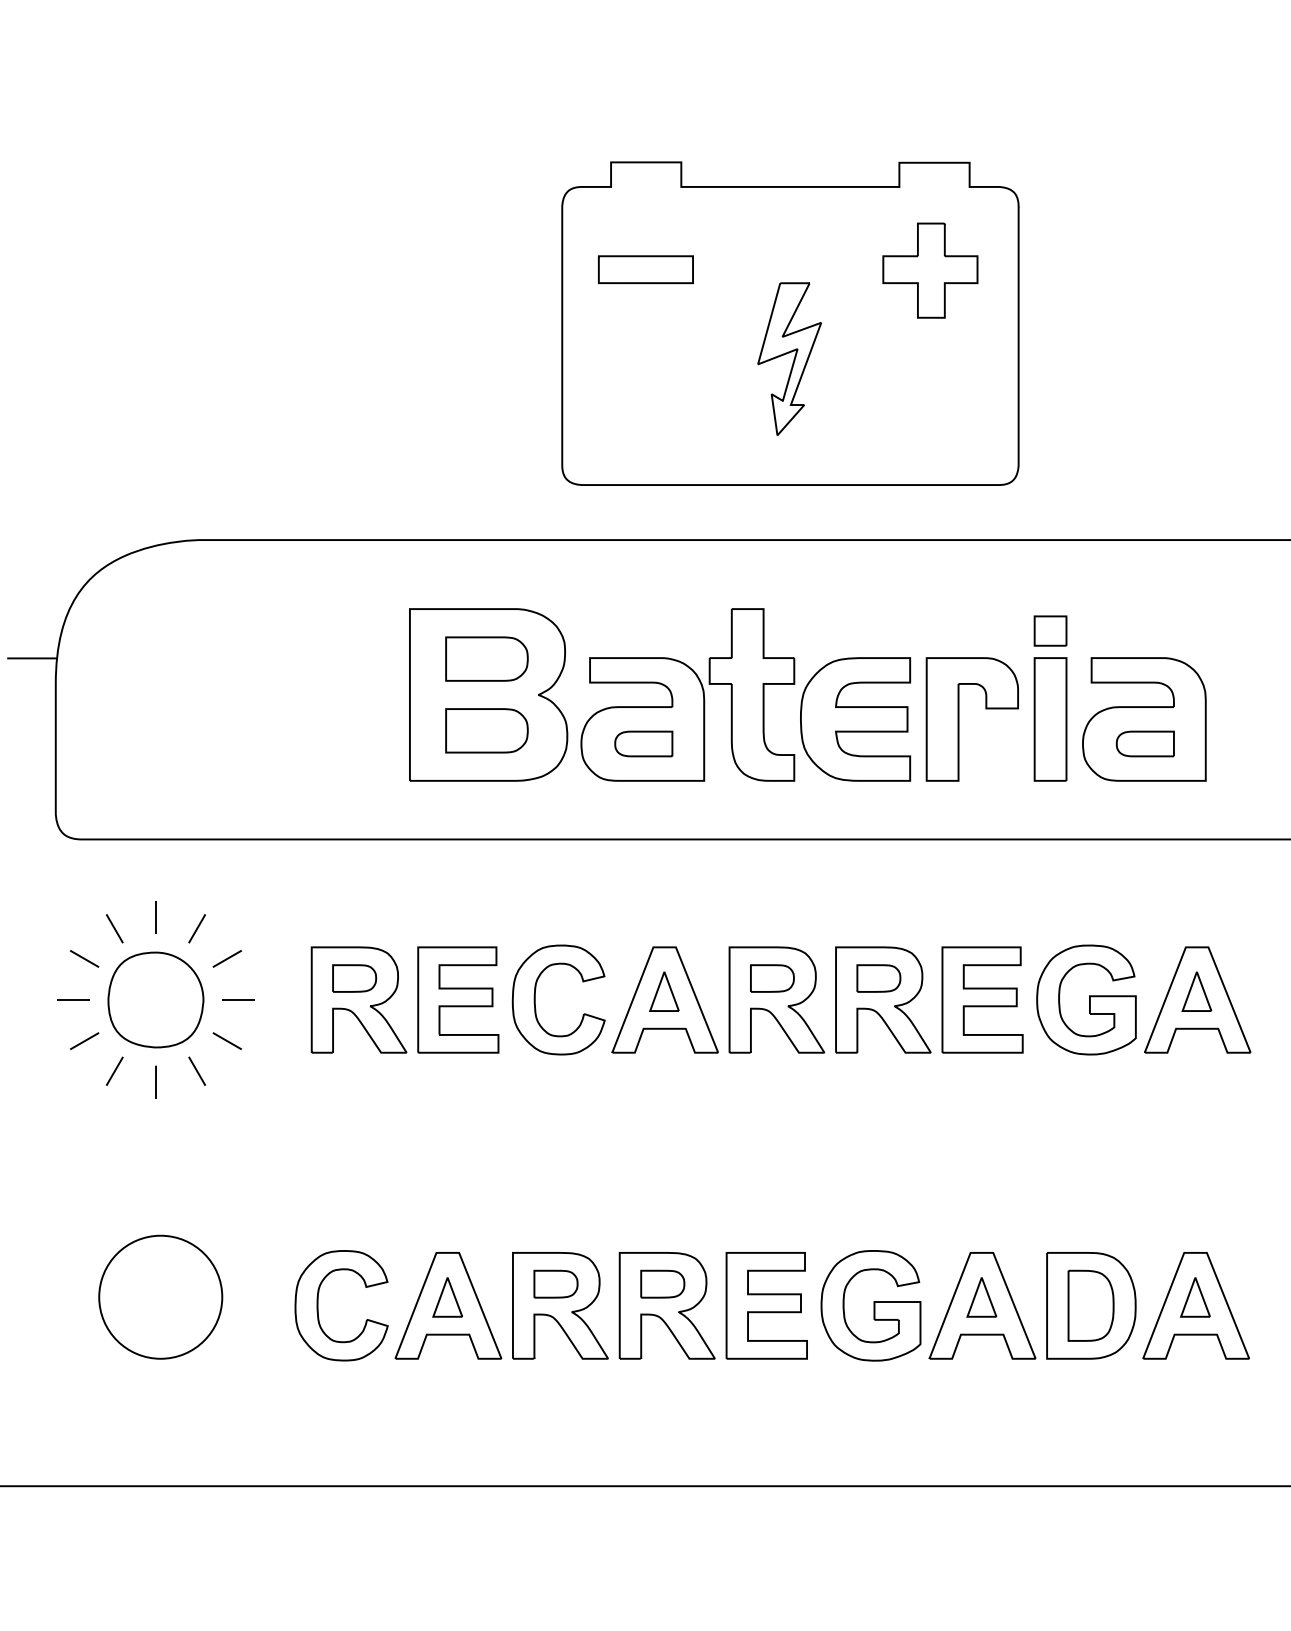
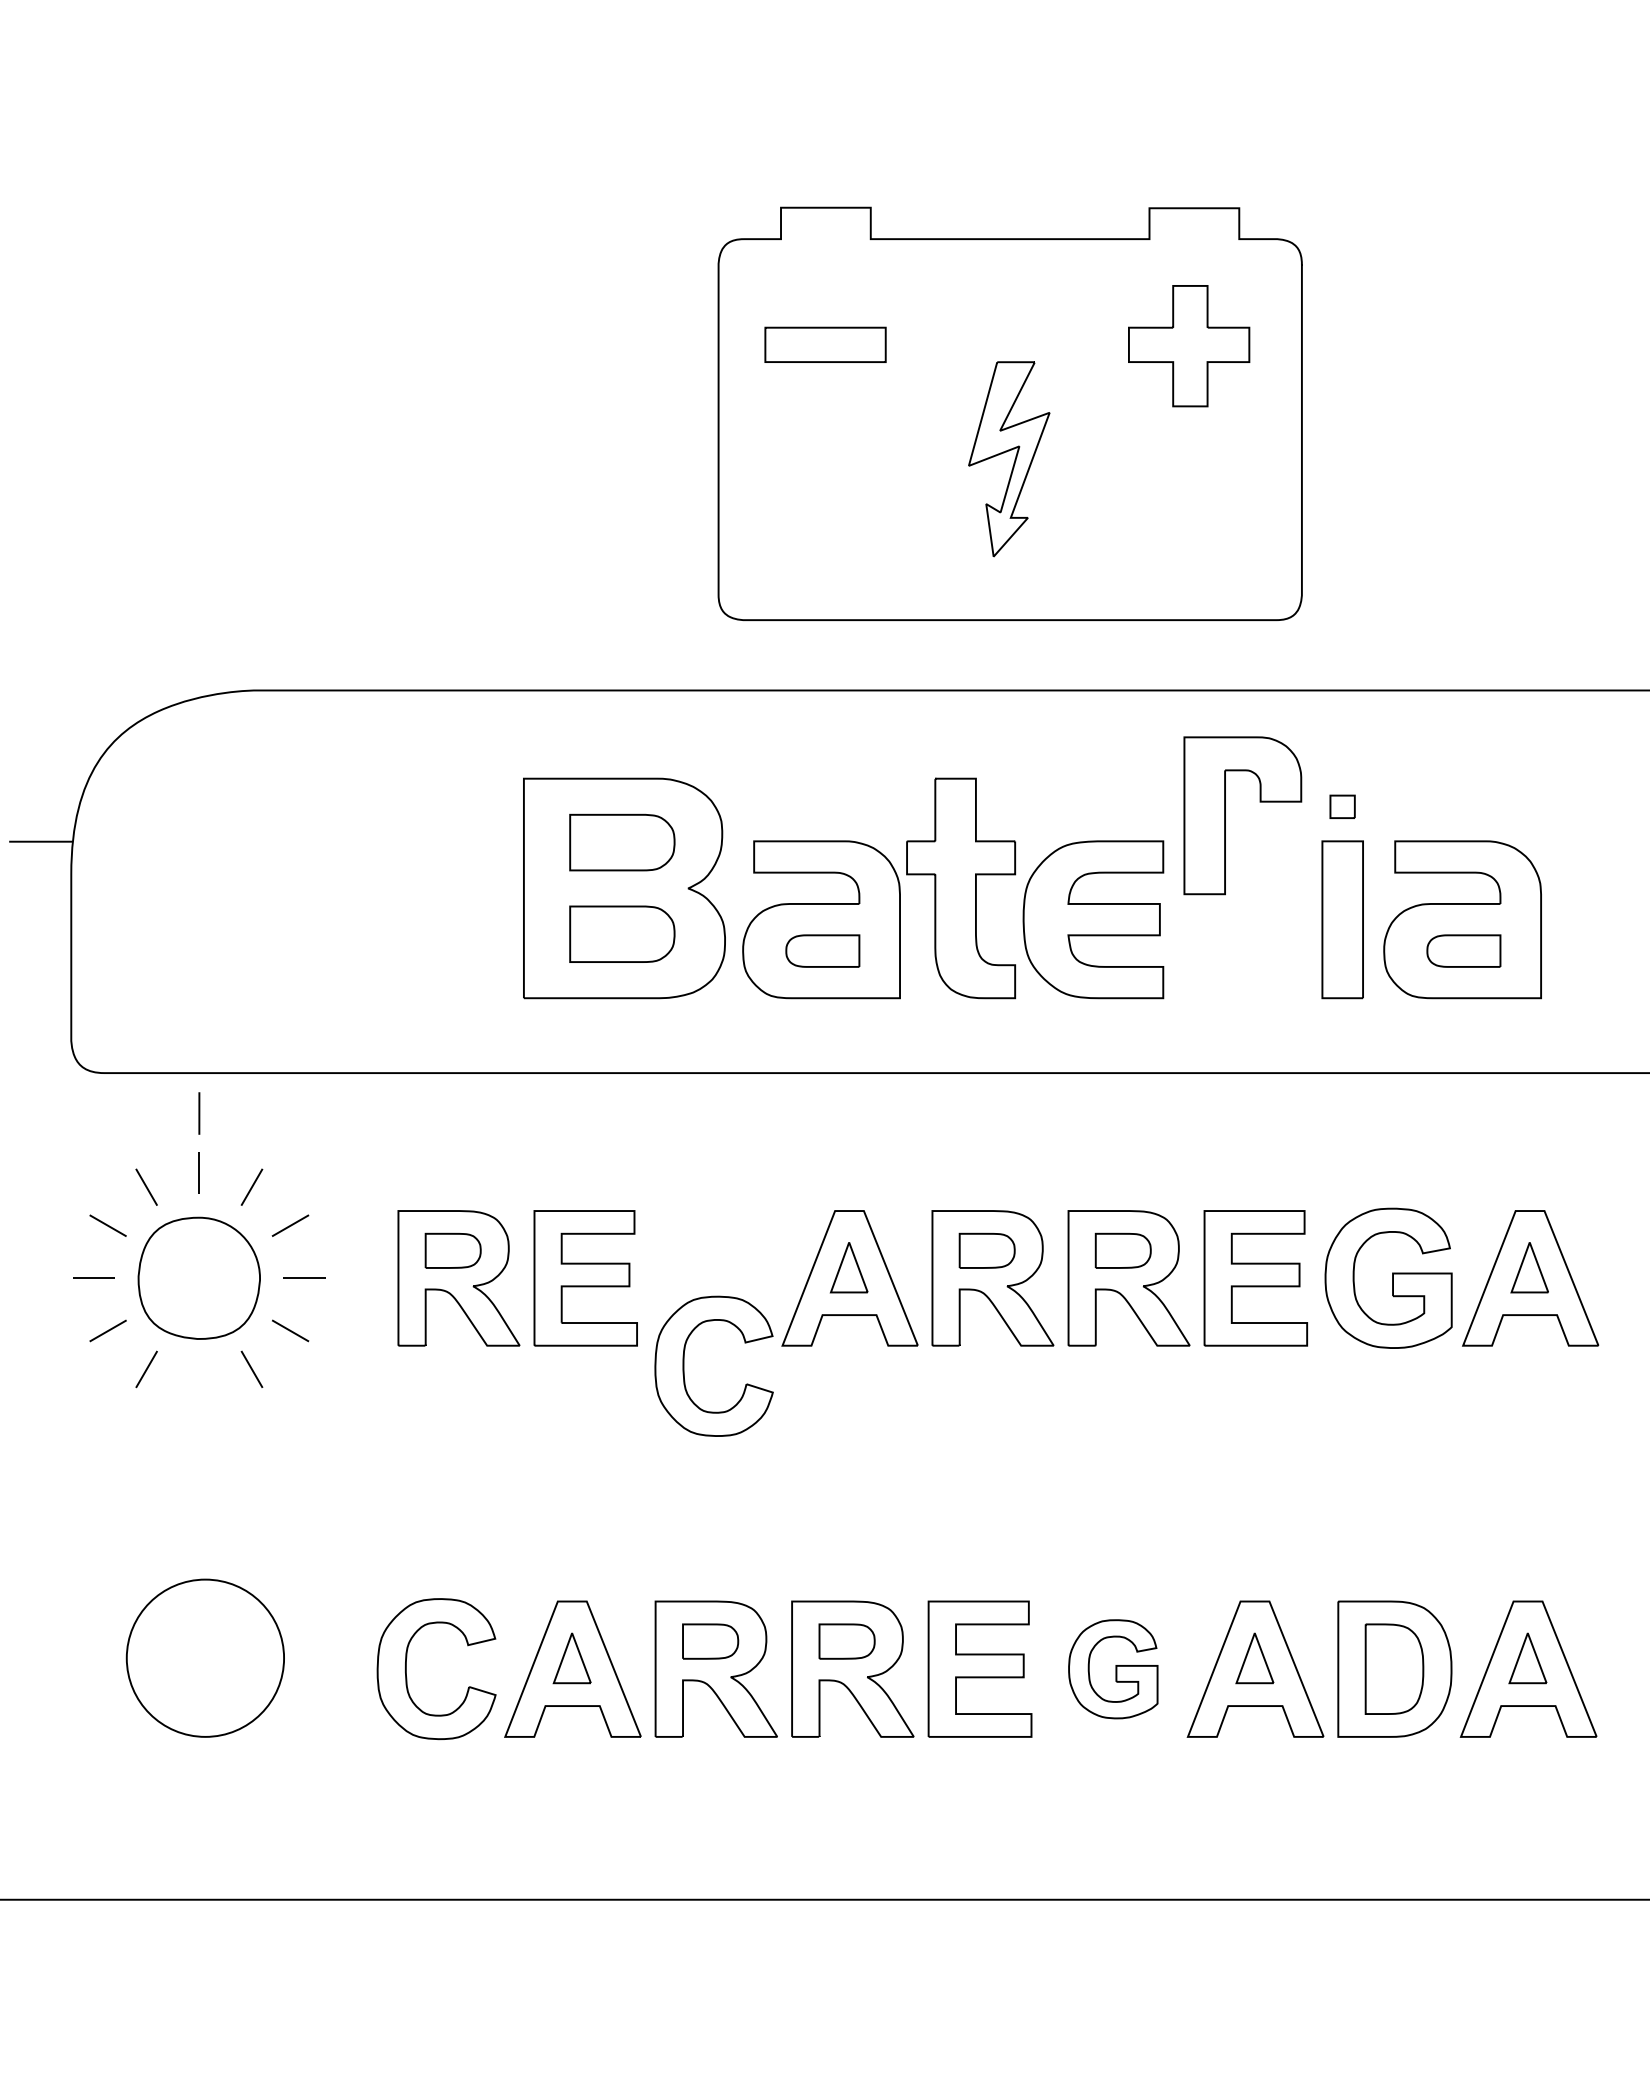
part: (1050, 630) -> (1342, 806), size x0.6
part: (958, 719) -> (1225, 815), moved
part: (535, 999) -> (684, 1365), moved
line: (156, 1082) -> (199, 1113), moved
part: (871, 1306) -> (1113, 1669), size x0.7

